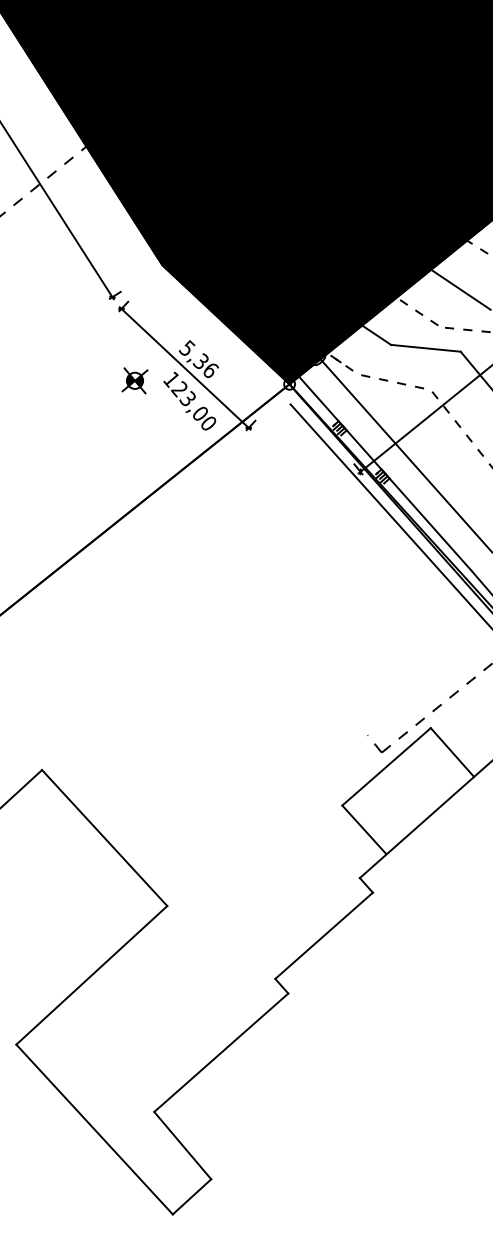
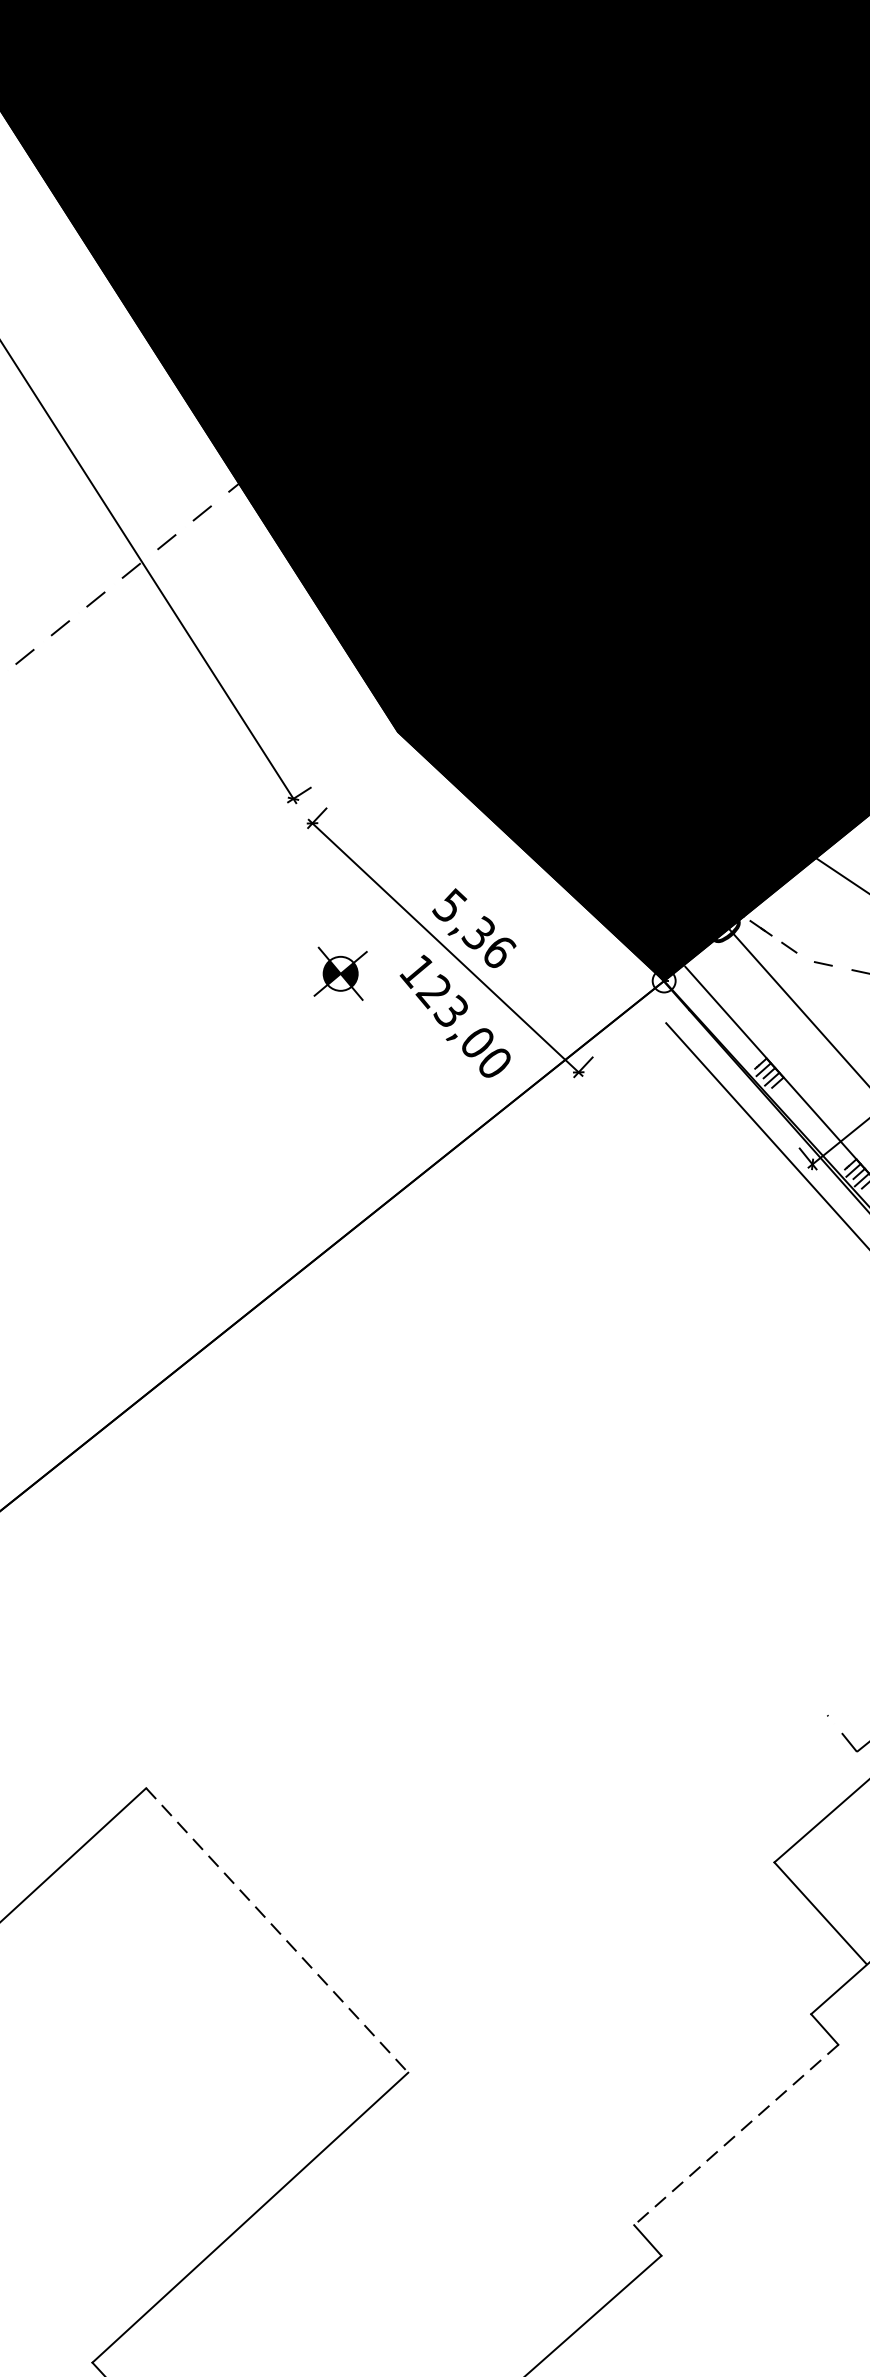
line: (105, 838) -> (278, 1931), solid -> dashed
line: (323, 936) -> (735, 2136), solid -> dashed

